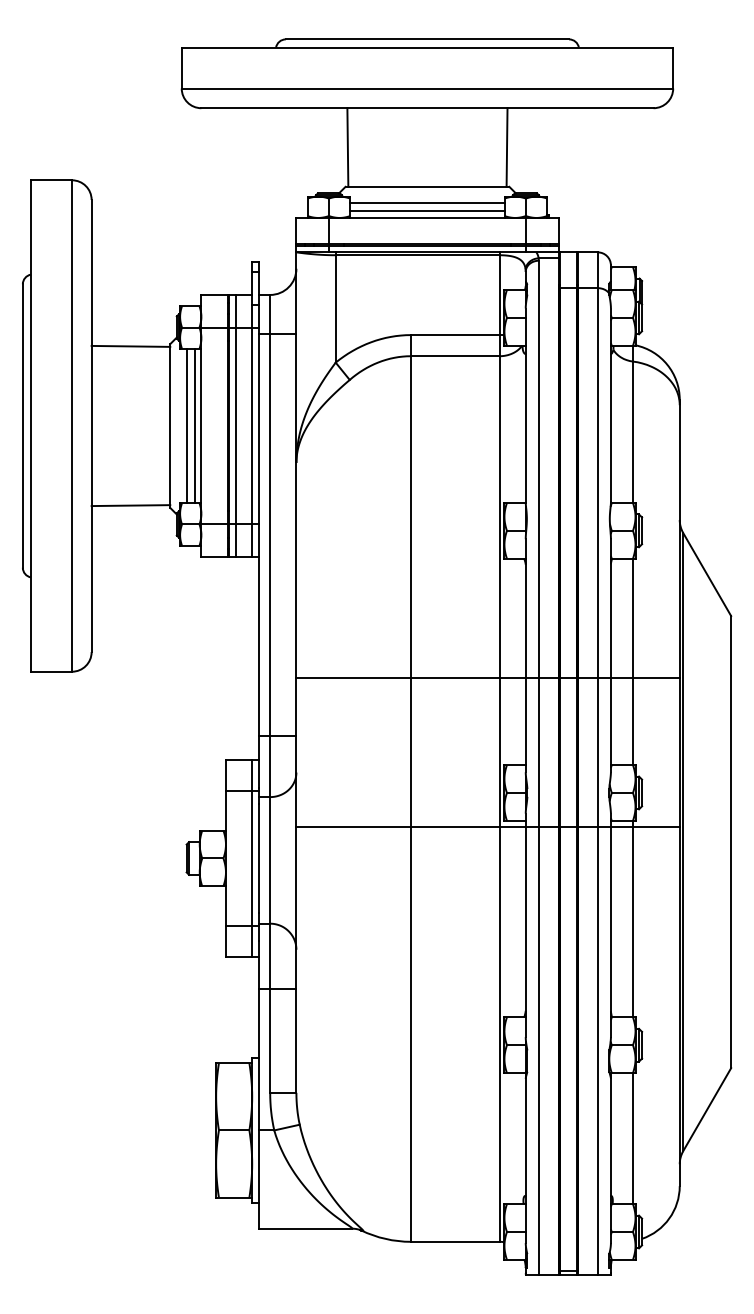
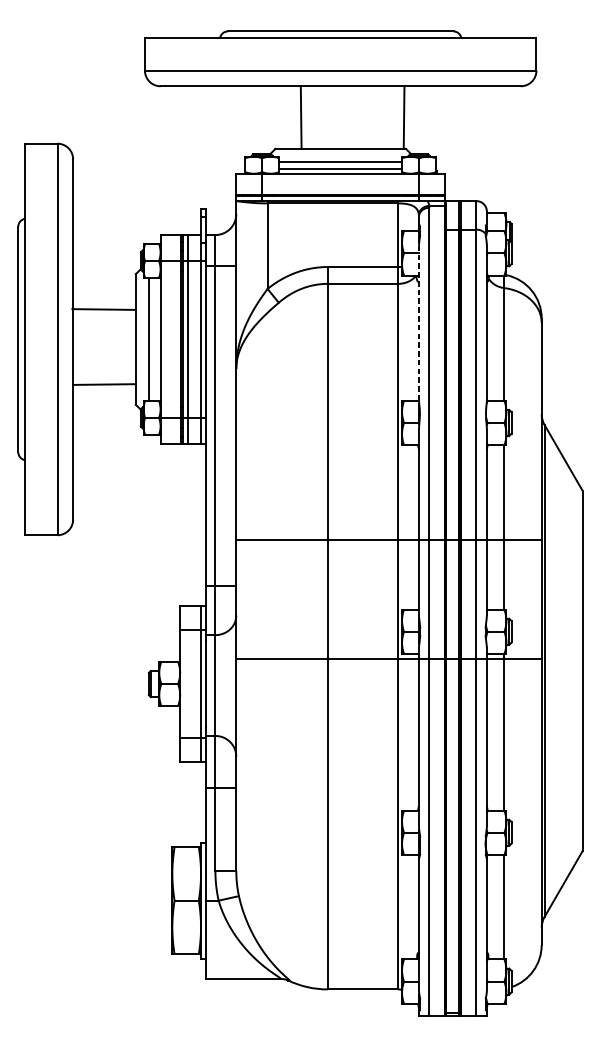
line: (347, 147) -> (300, 117), moved
line: (130, 345) -> (103, 308), moved
line: (525, 406) -> (418, 323), solid -> dashed
line: (194, 425) -> (155, 339), removed
line: (130, 505) -> (104, 384), moved

